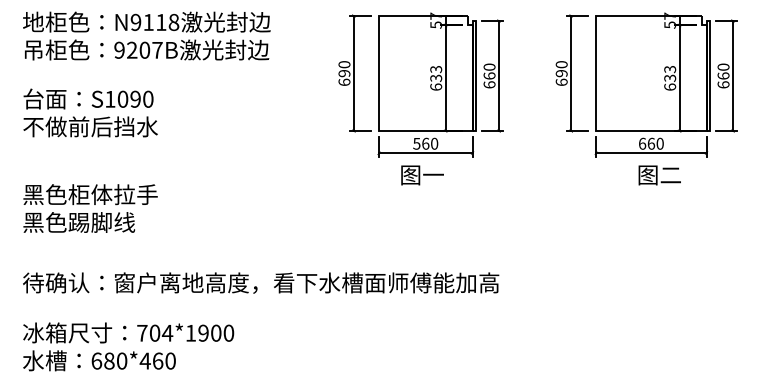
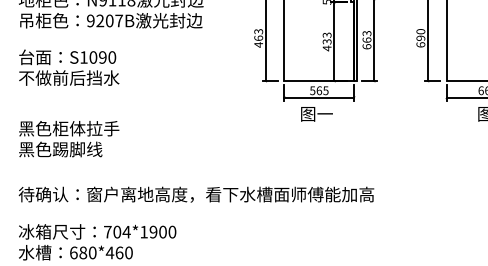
text: (489, 66) -> (366, 33), 660 -> 663
text: (344, 73) -> (258, 38), 690 -> 463
text: (436, 87) -> (327, 48), 633 -> 433
text: (434, 143) -> (325, 90), 560 -> 565

